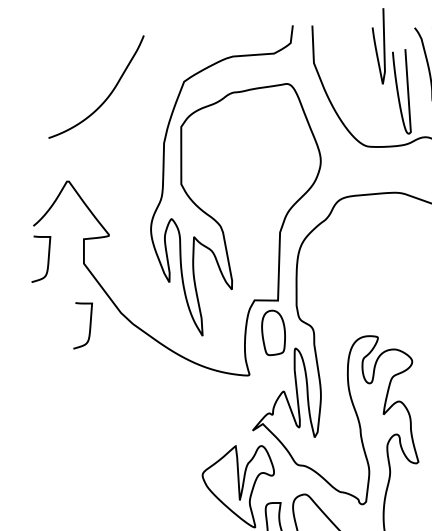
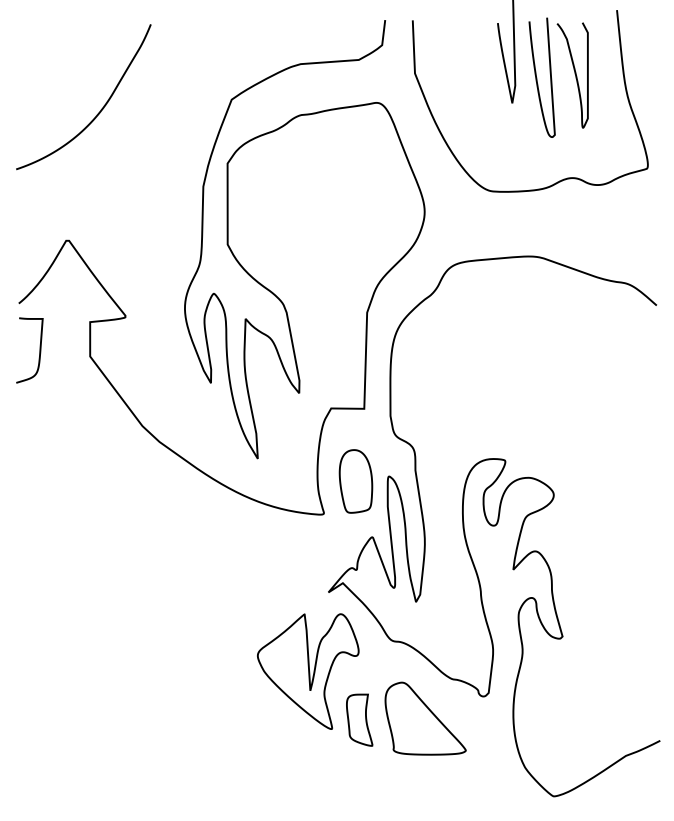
curve: (398, 91) -> (537, 77), moved
curve: (108, 95) -> (100, 109), moved
curve: (89, 325) -> (98, 444), removed
part: (273, 332) -> (355, 481), moved

